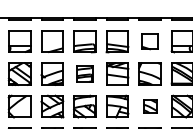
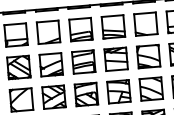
part: (149, 41) -> (145, 24), size x1.43
part: (84, 73) -> (83, 61), size x1.43
part: (149, 106) -> (150, 88), size x1.67

